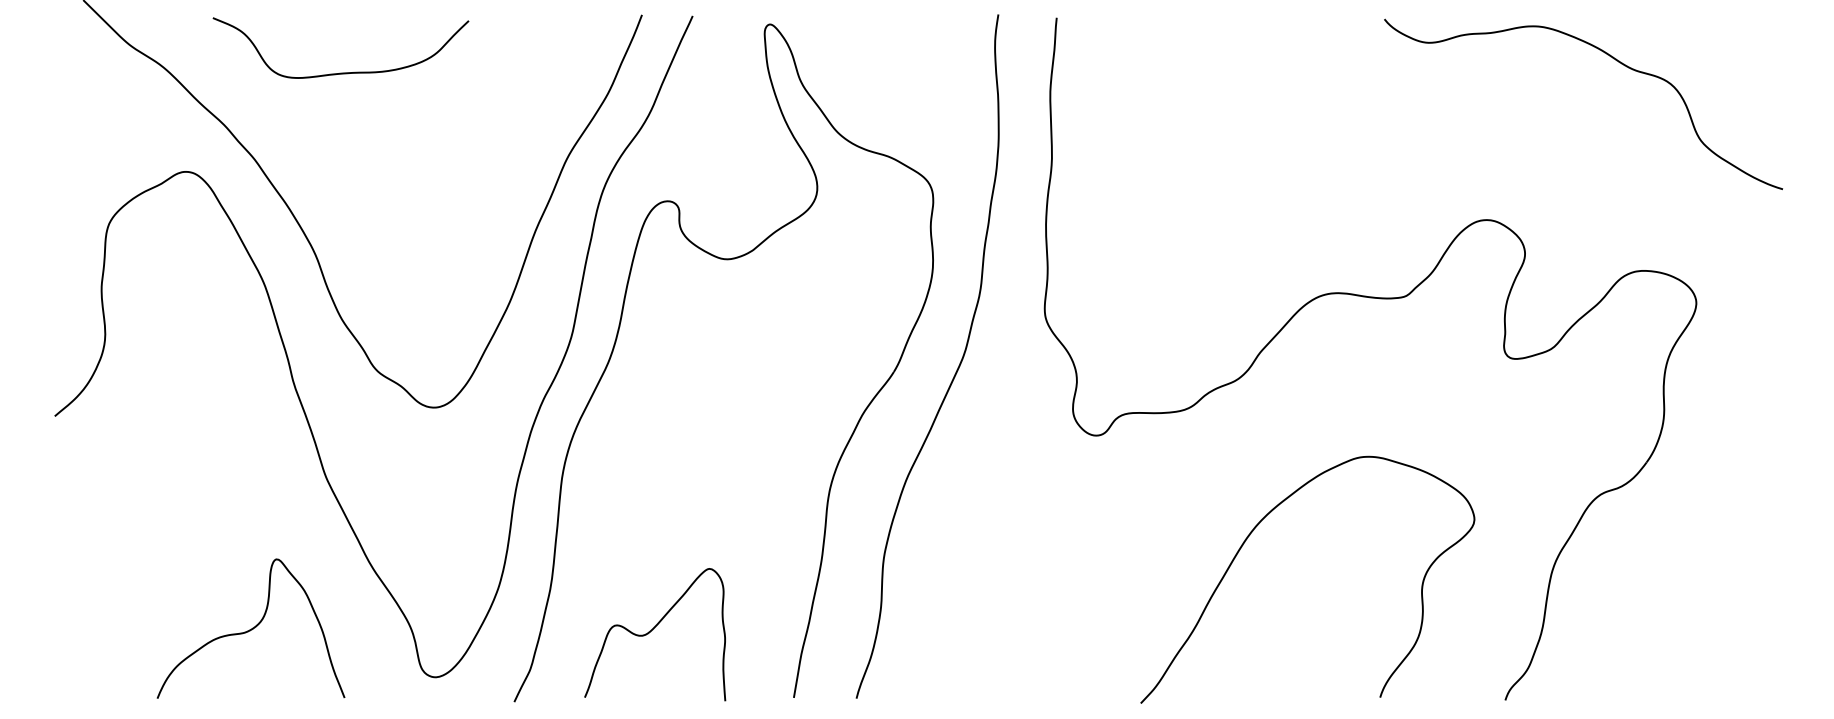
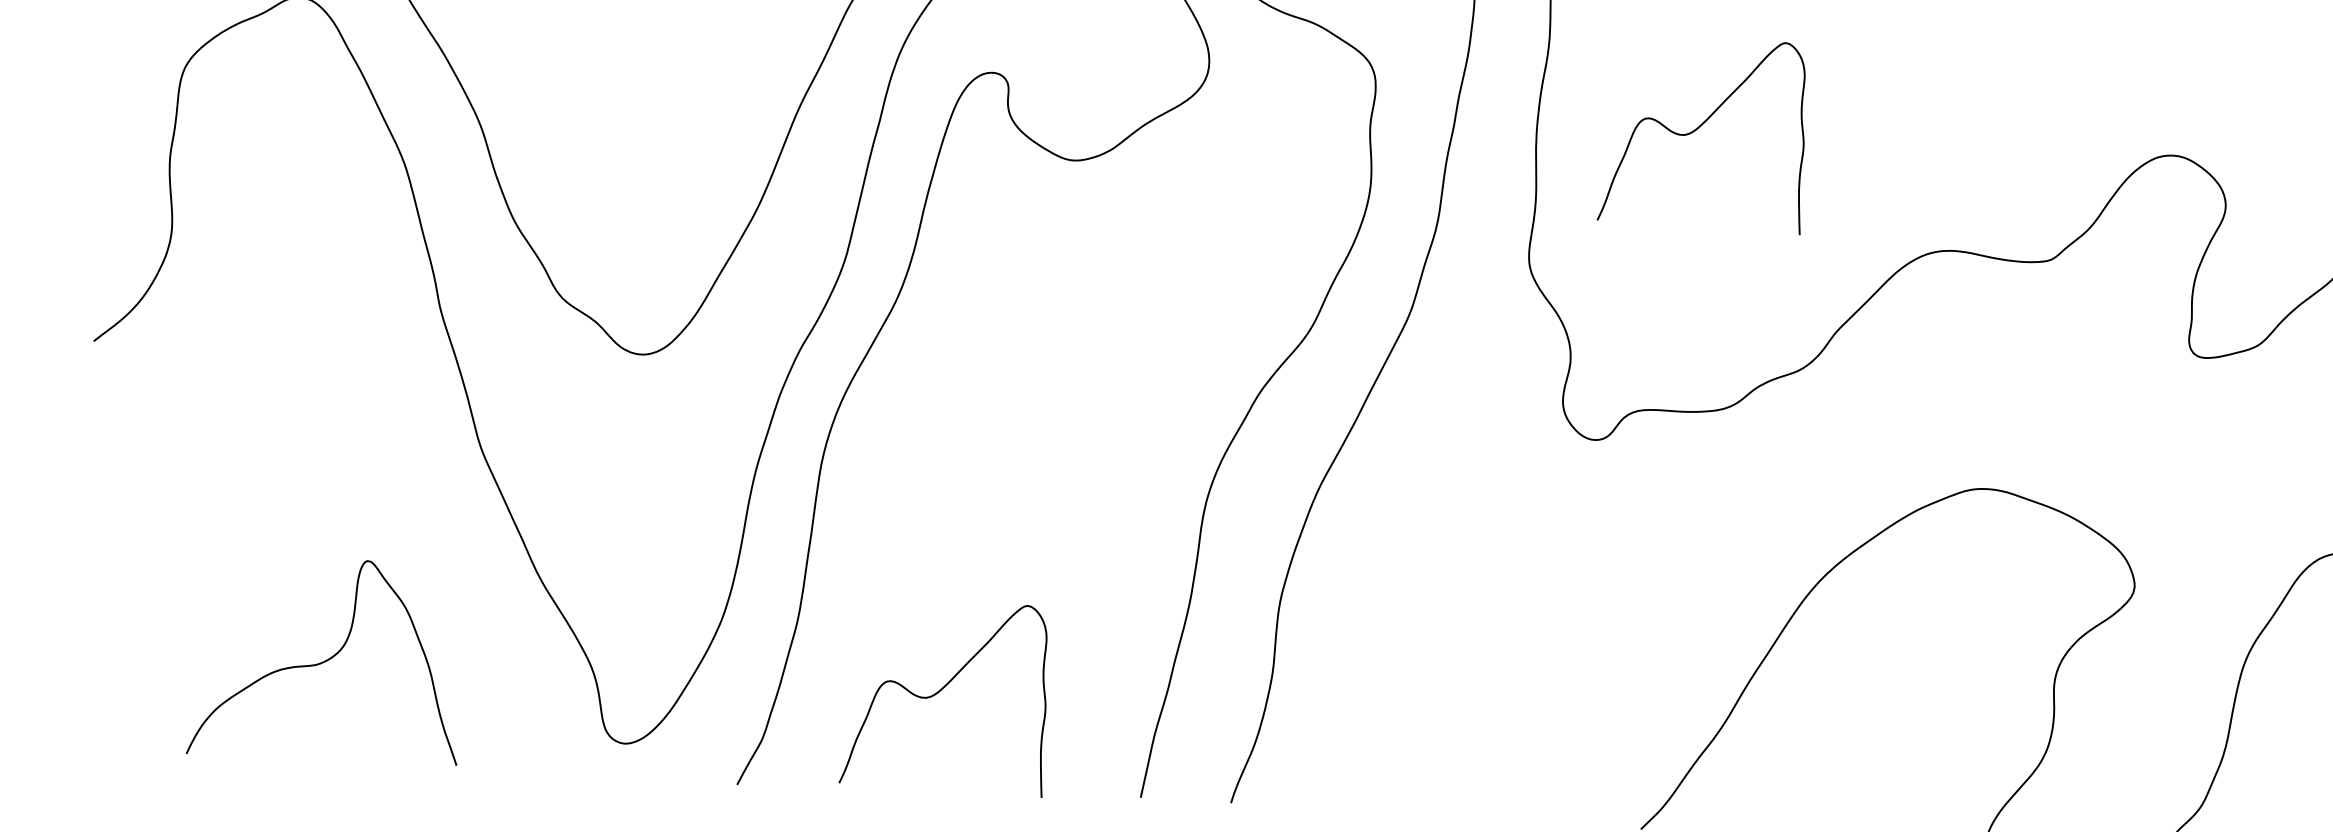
curve: (1158, 216) -> (1699, 128), added
curve: (251, 628) -> (326, 659), moved

